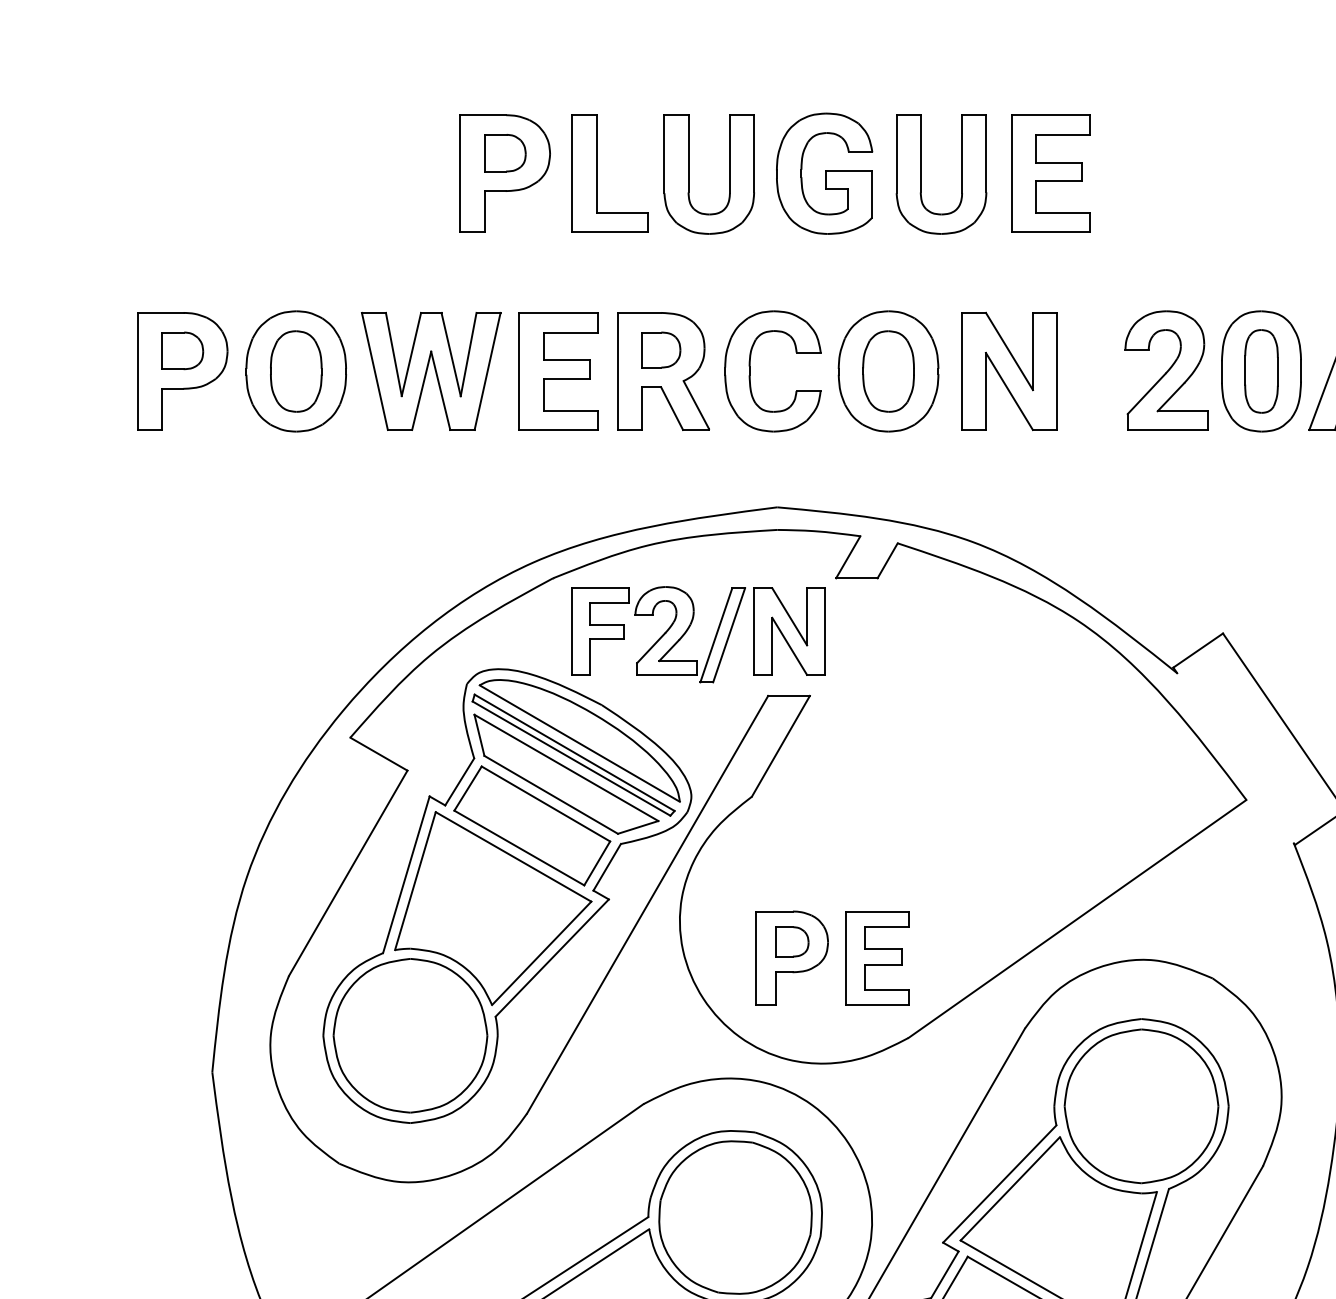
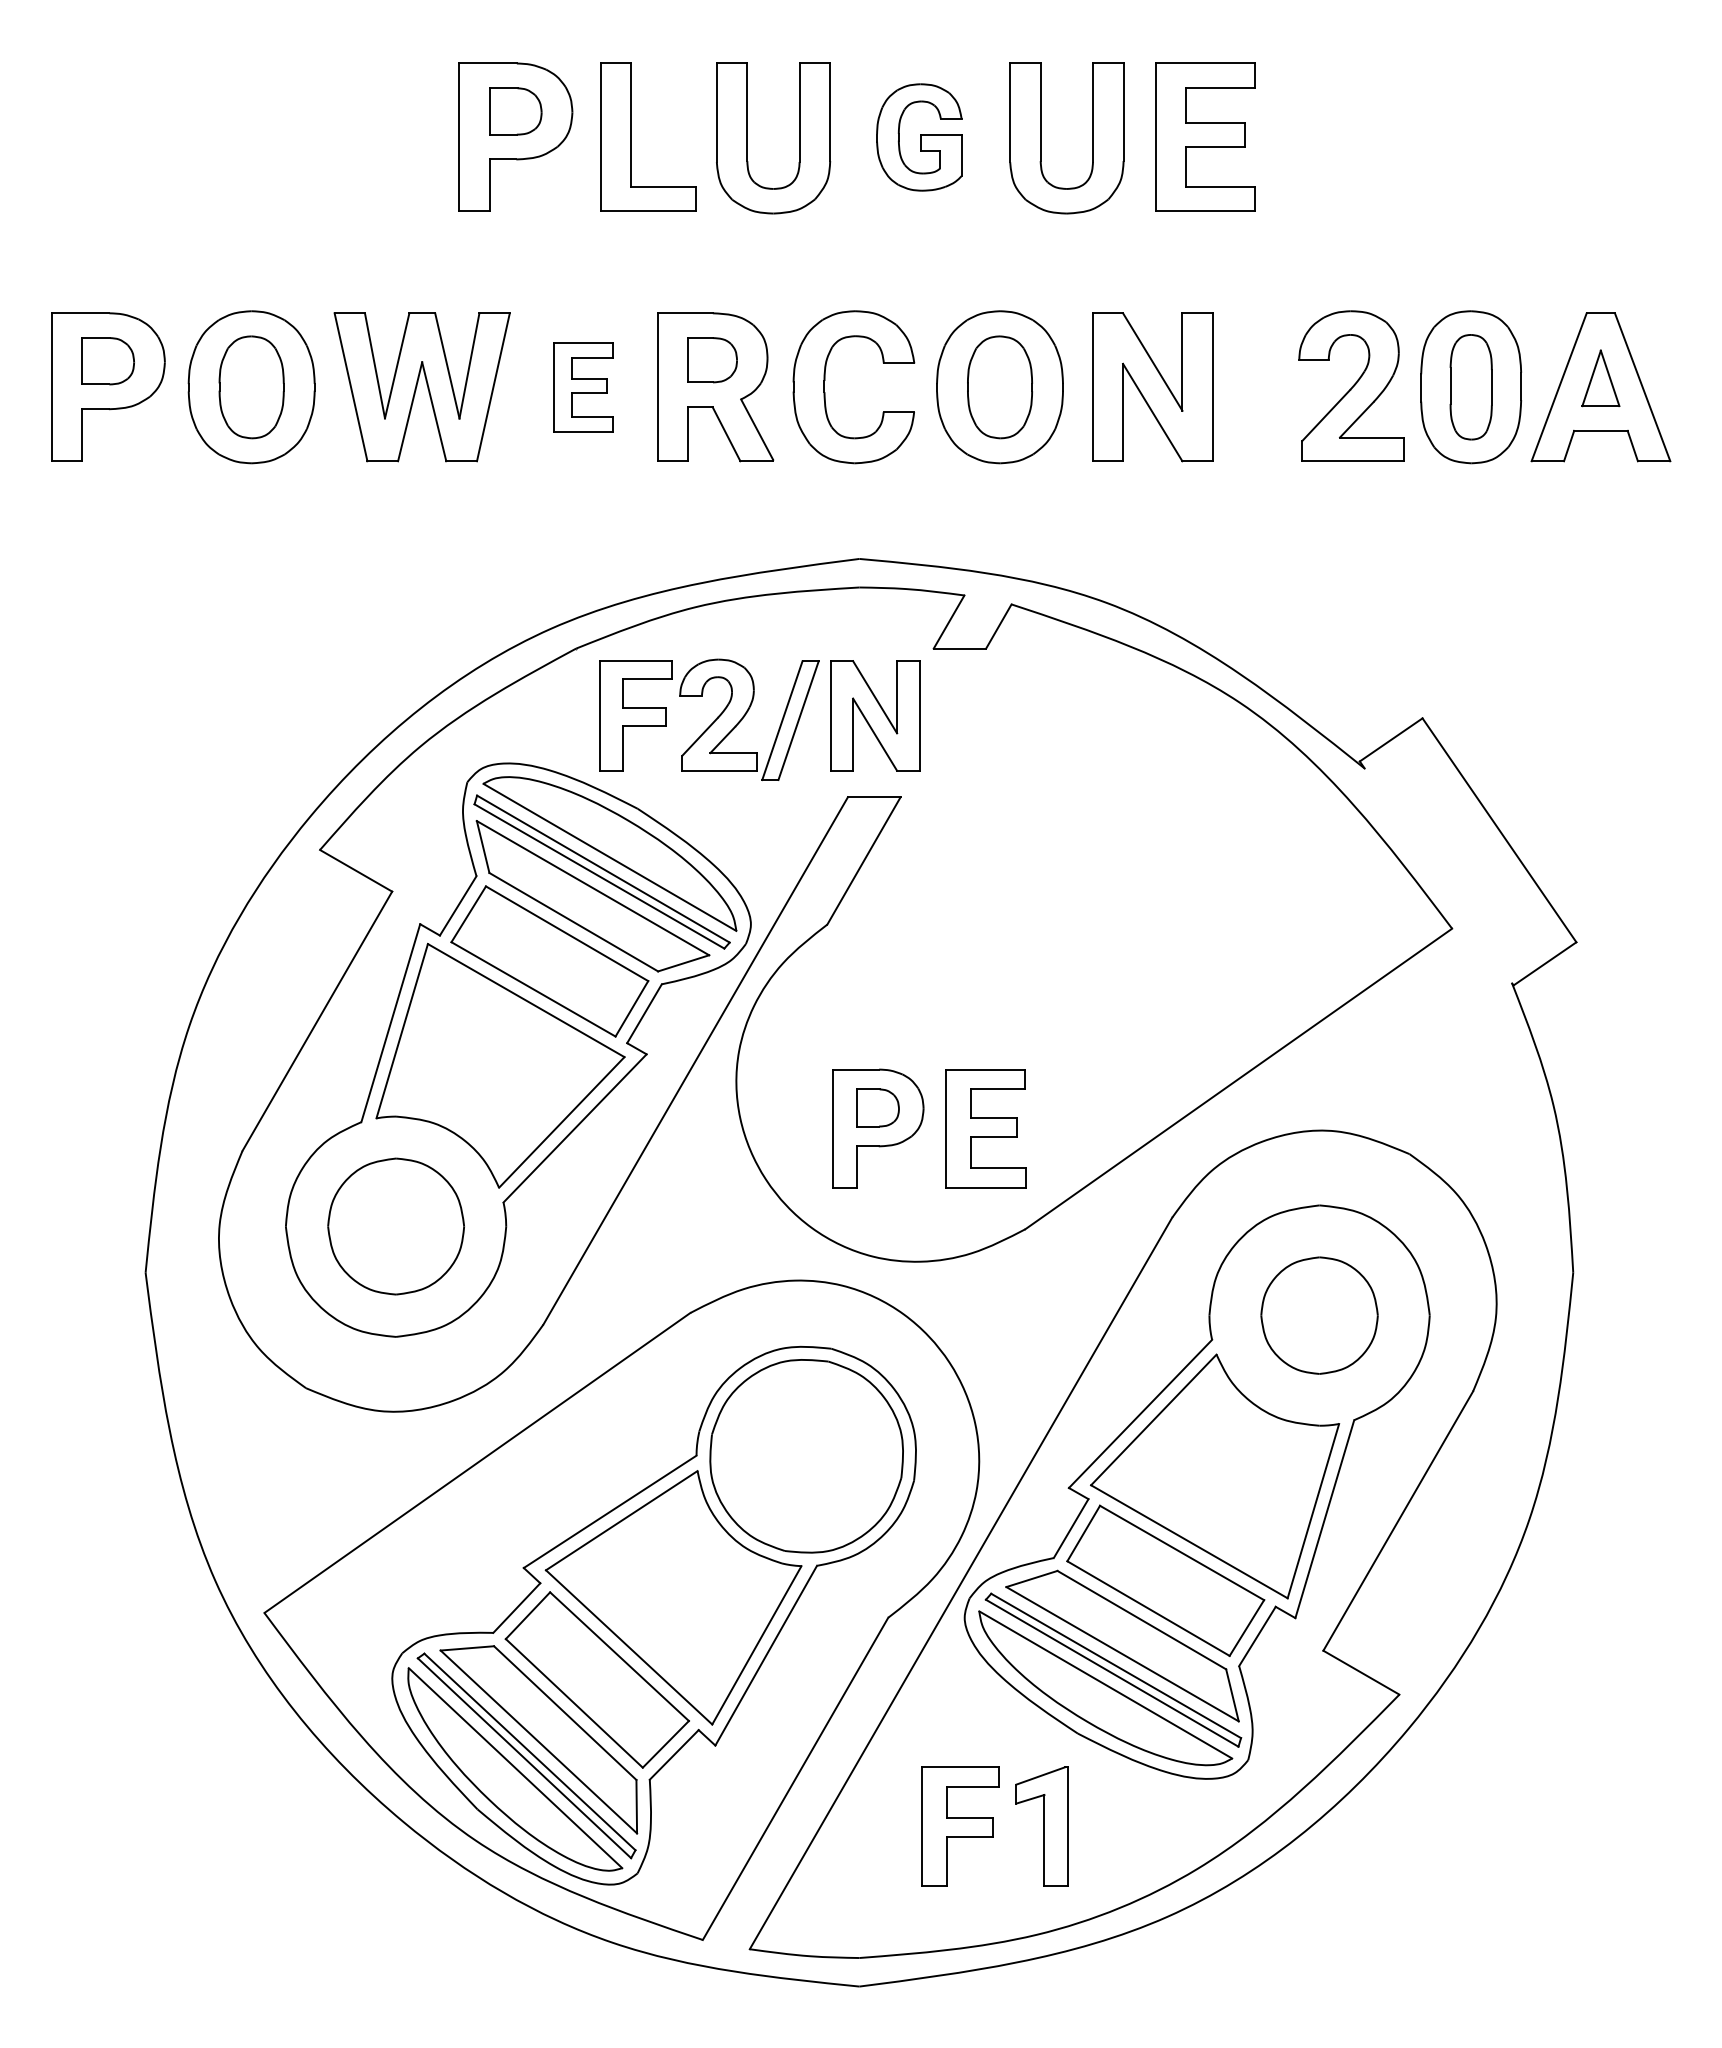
part: (824, 173) -> (919, 137), size x0.7
part: (558, 370) -> (583, 386), size x0.6
part: (410, 1035) -> (396, 1226), size x0.7
part: (1141, 1106) -> (1319, 1315), size x0.6

